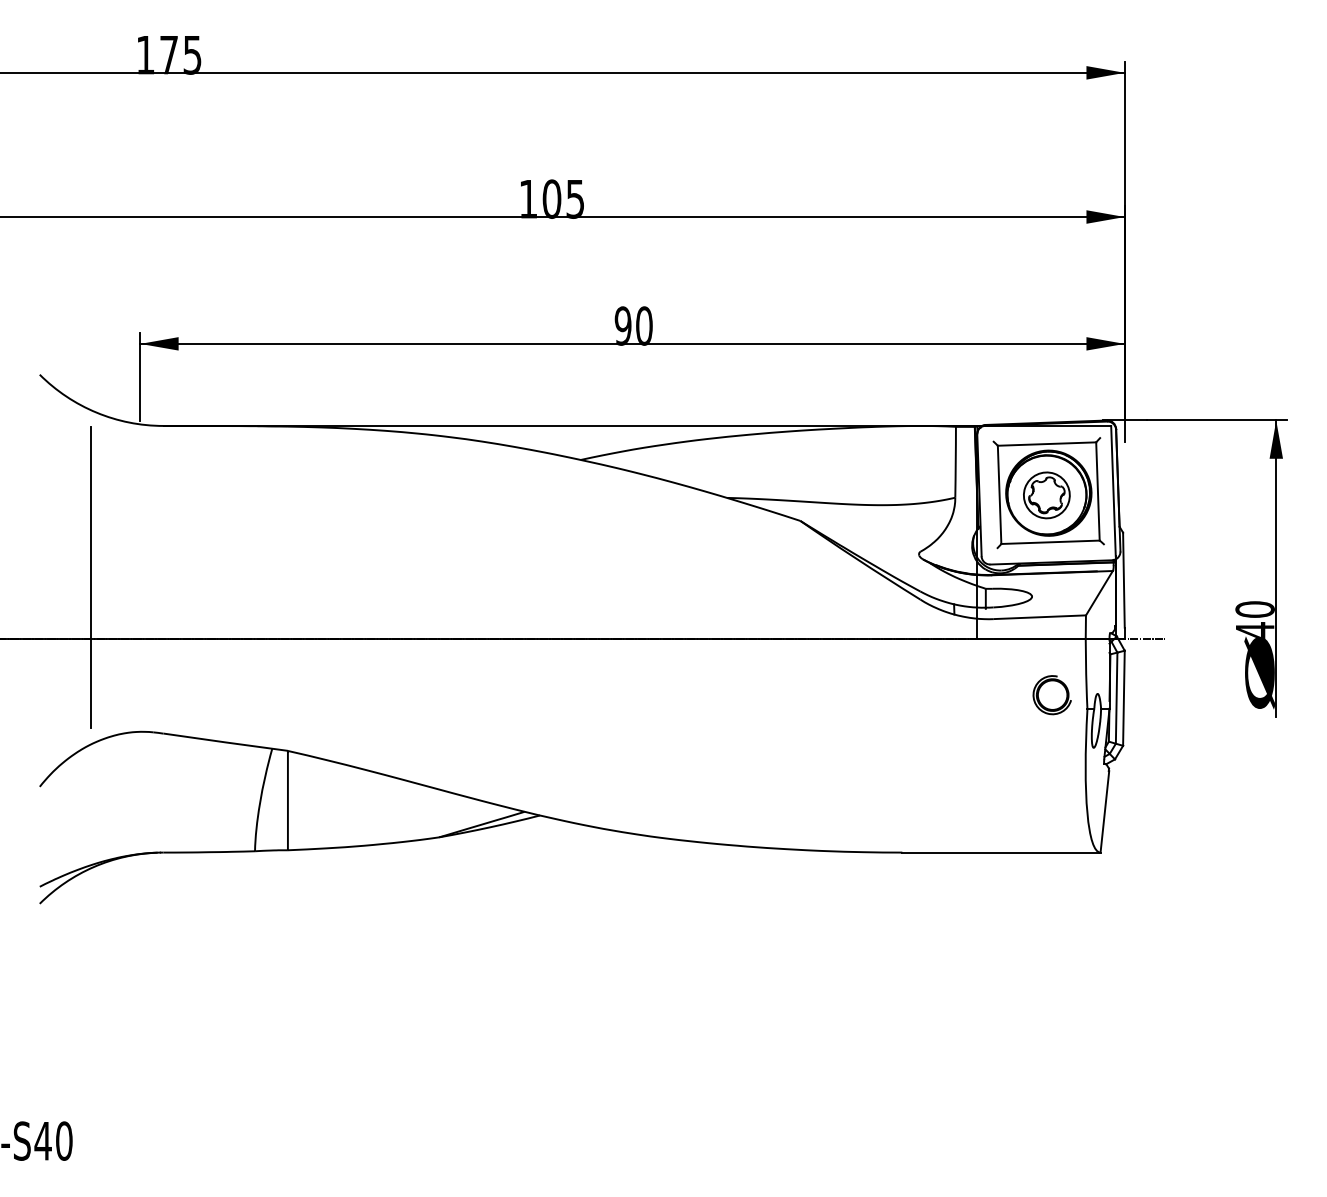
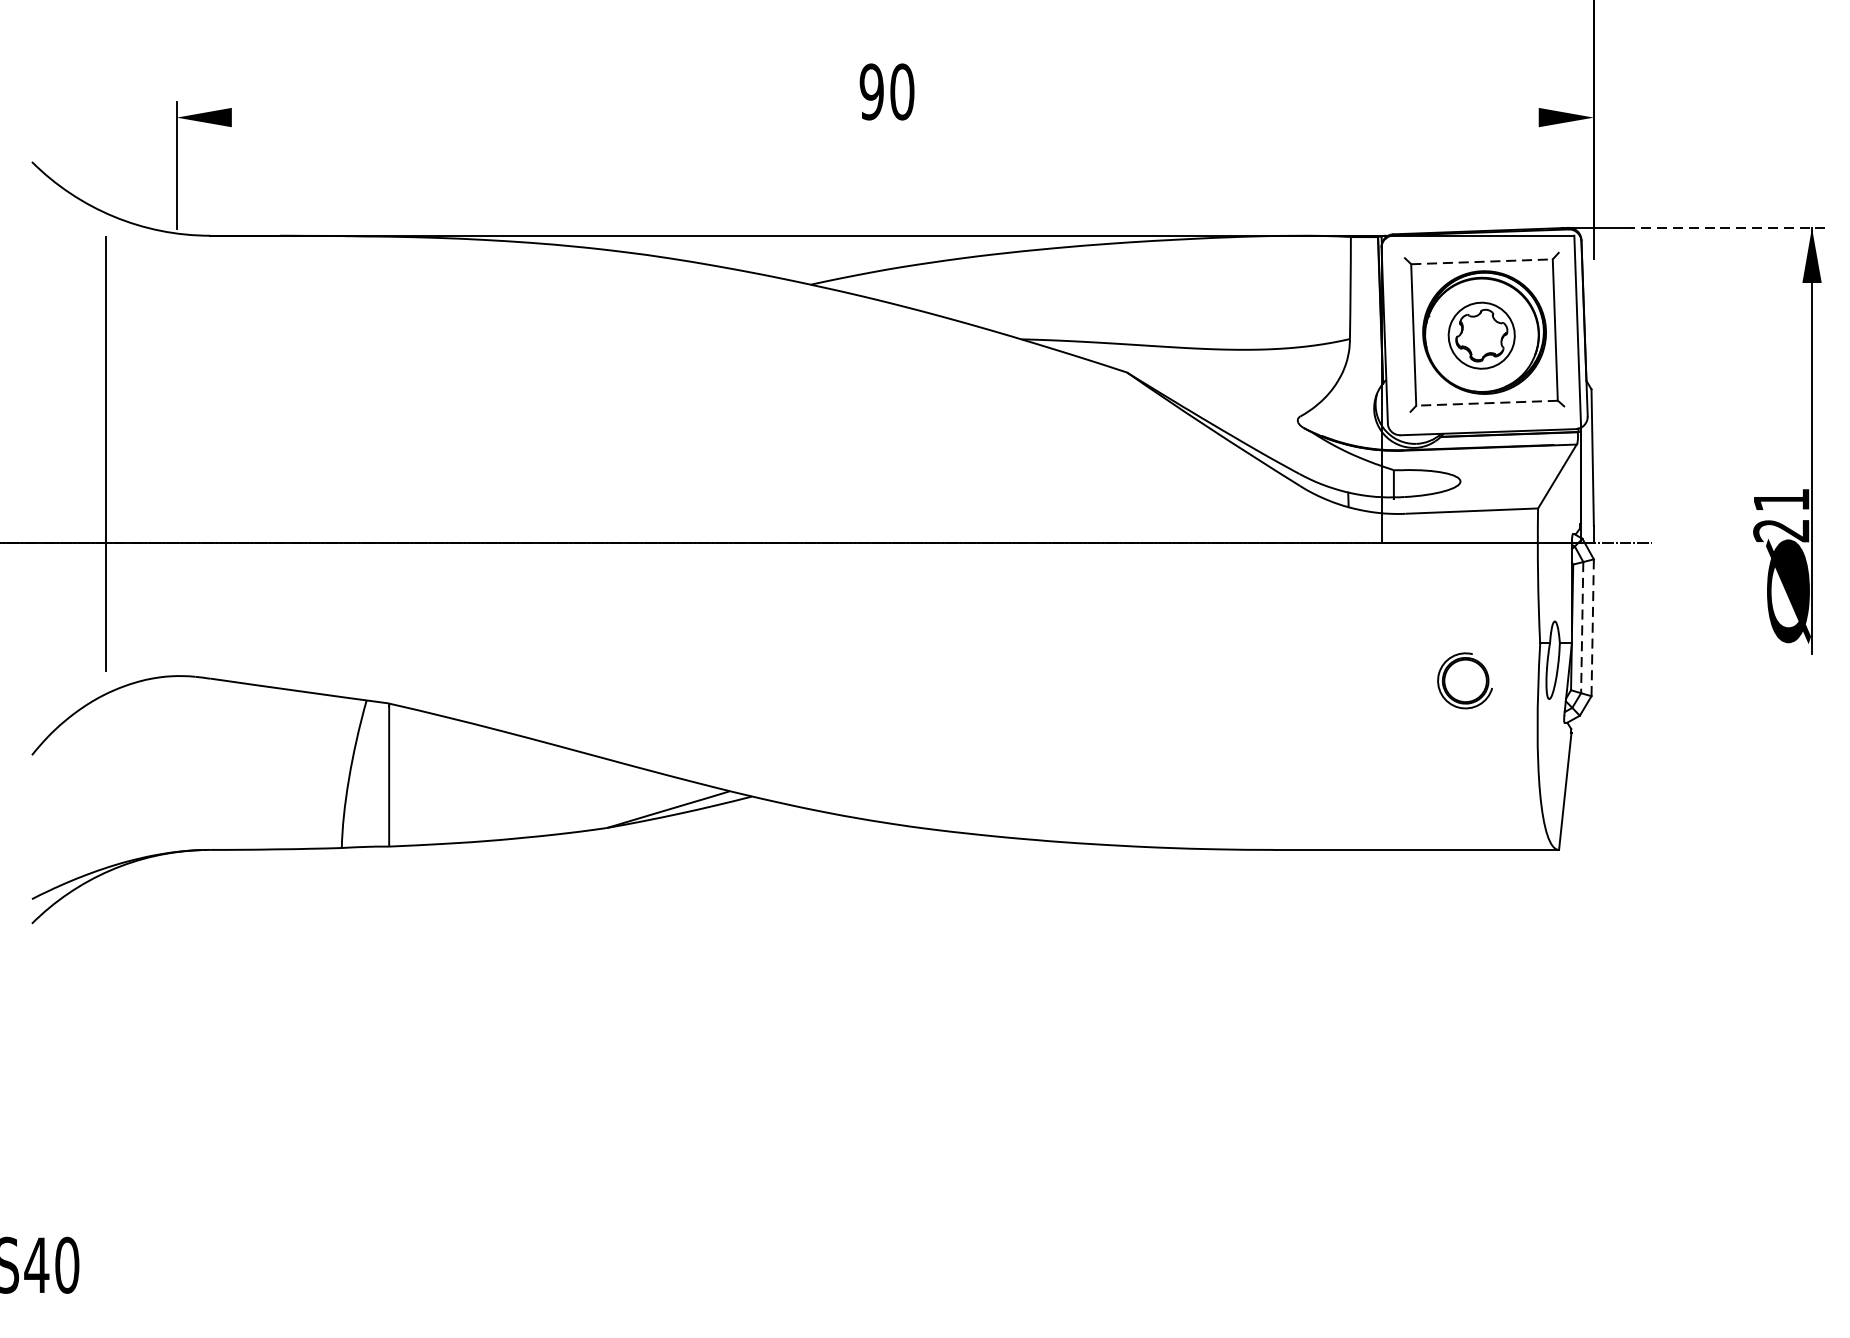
line: (632, 343) -> (885, 117), removed
line: (1217, 420) -> (1727, 227), solid -> dashed
line: (1047, 444) -> (1482, 262), solid -> dashed
line: (1050, 542) -> (1486, 403), solid -> dashed
text: (1254, 619) -> (1780, 514), 40 -> 21
part: (1051, 695) -> (1463, 681), moved
line: (1116, 698) -> (1582, 628), solid -> dashed
line: (1123, 698) -> (1592, 628), solid -> dashed

